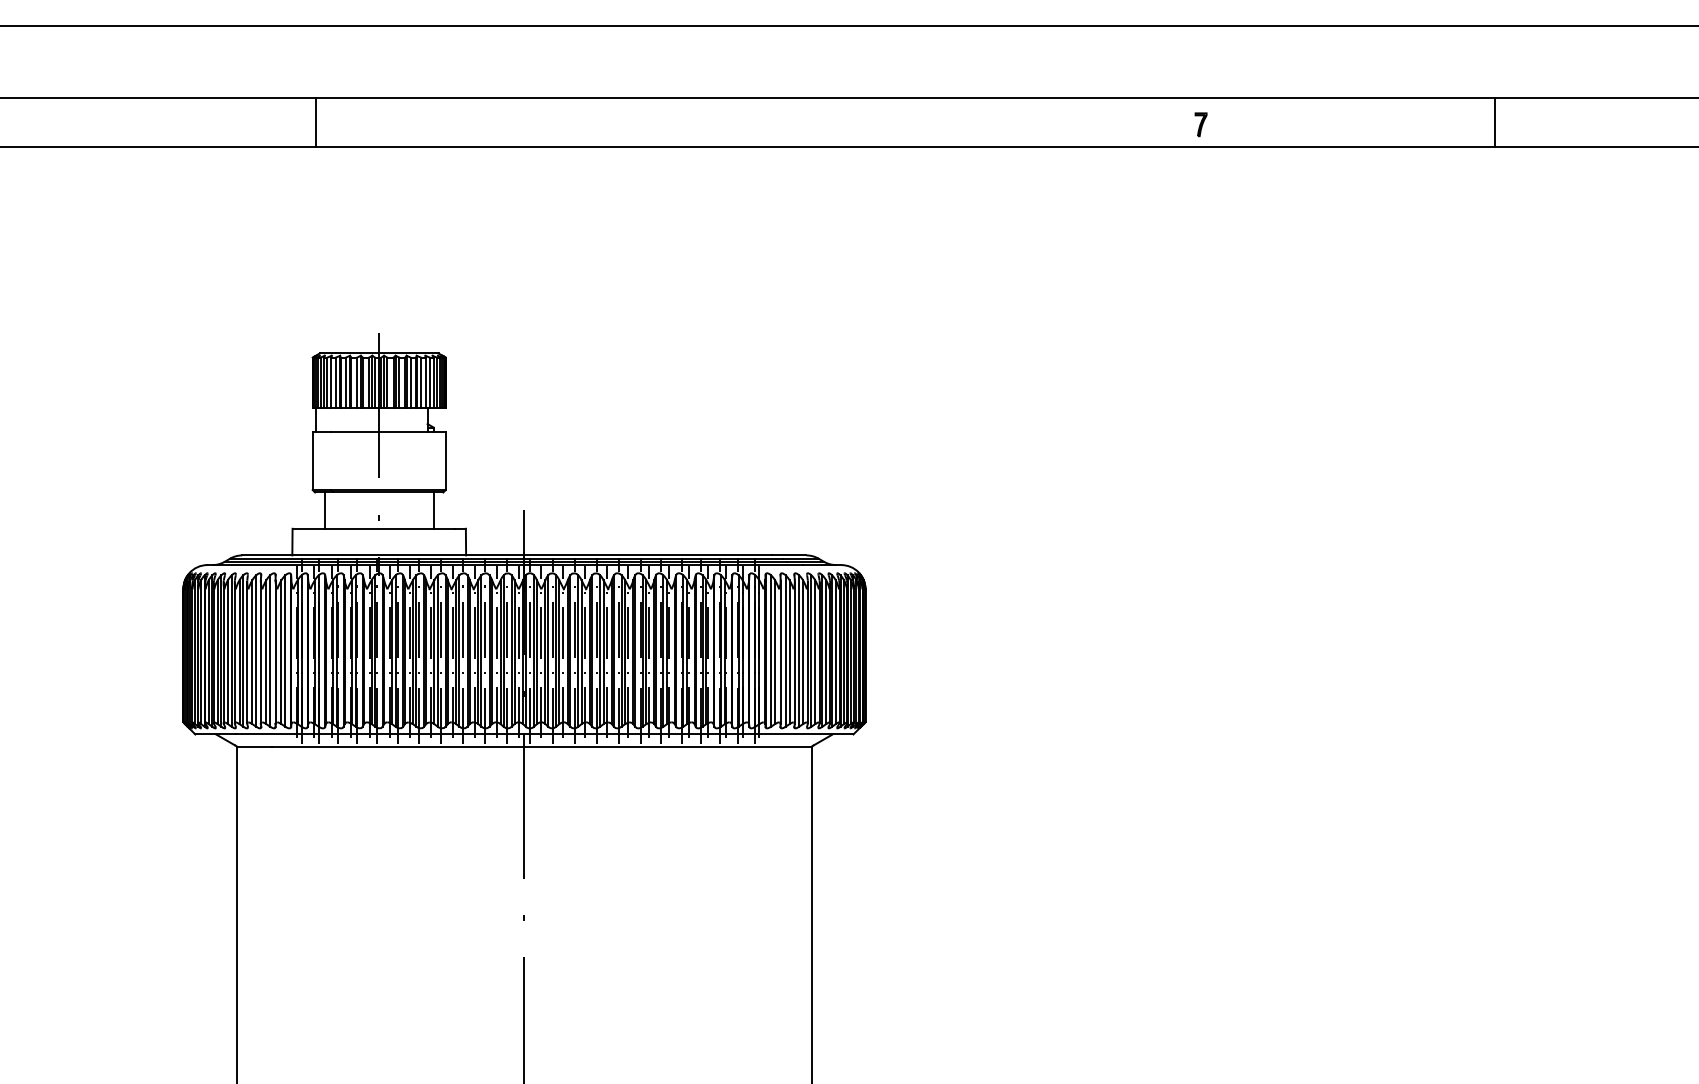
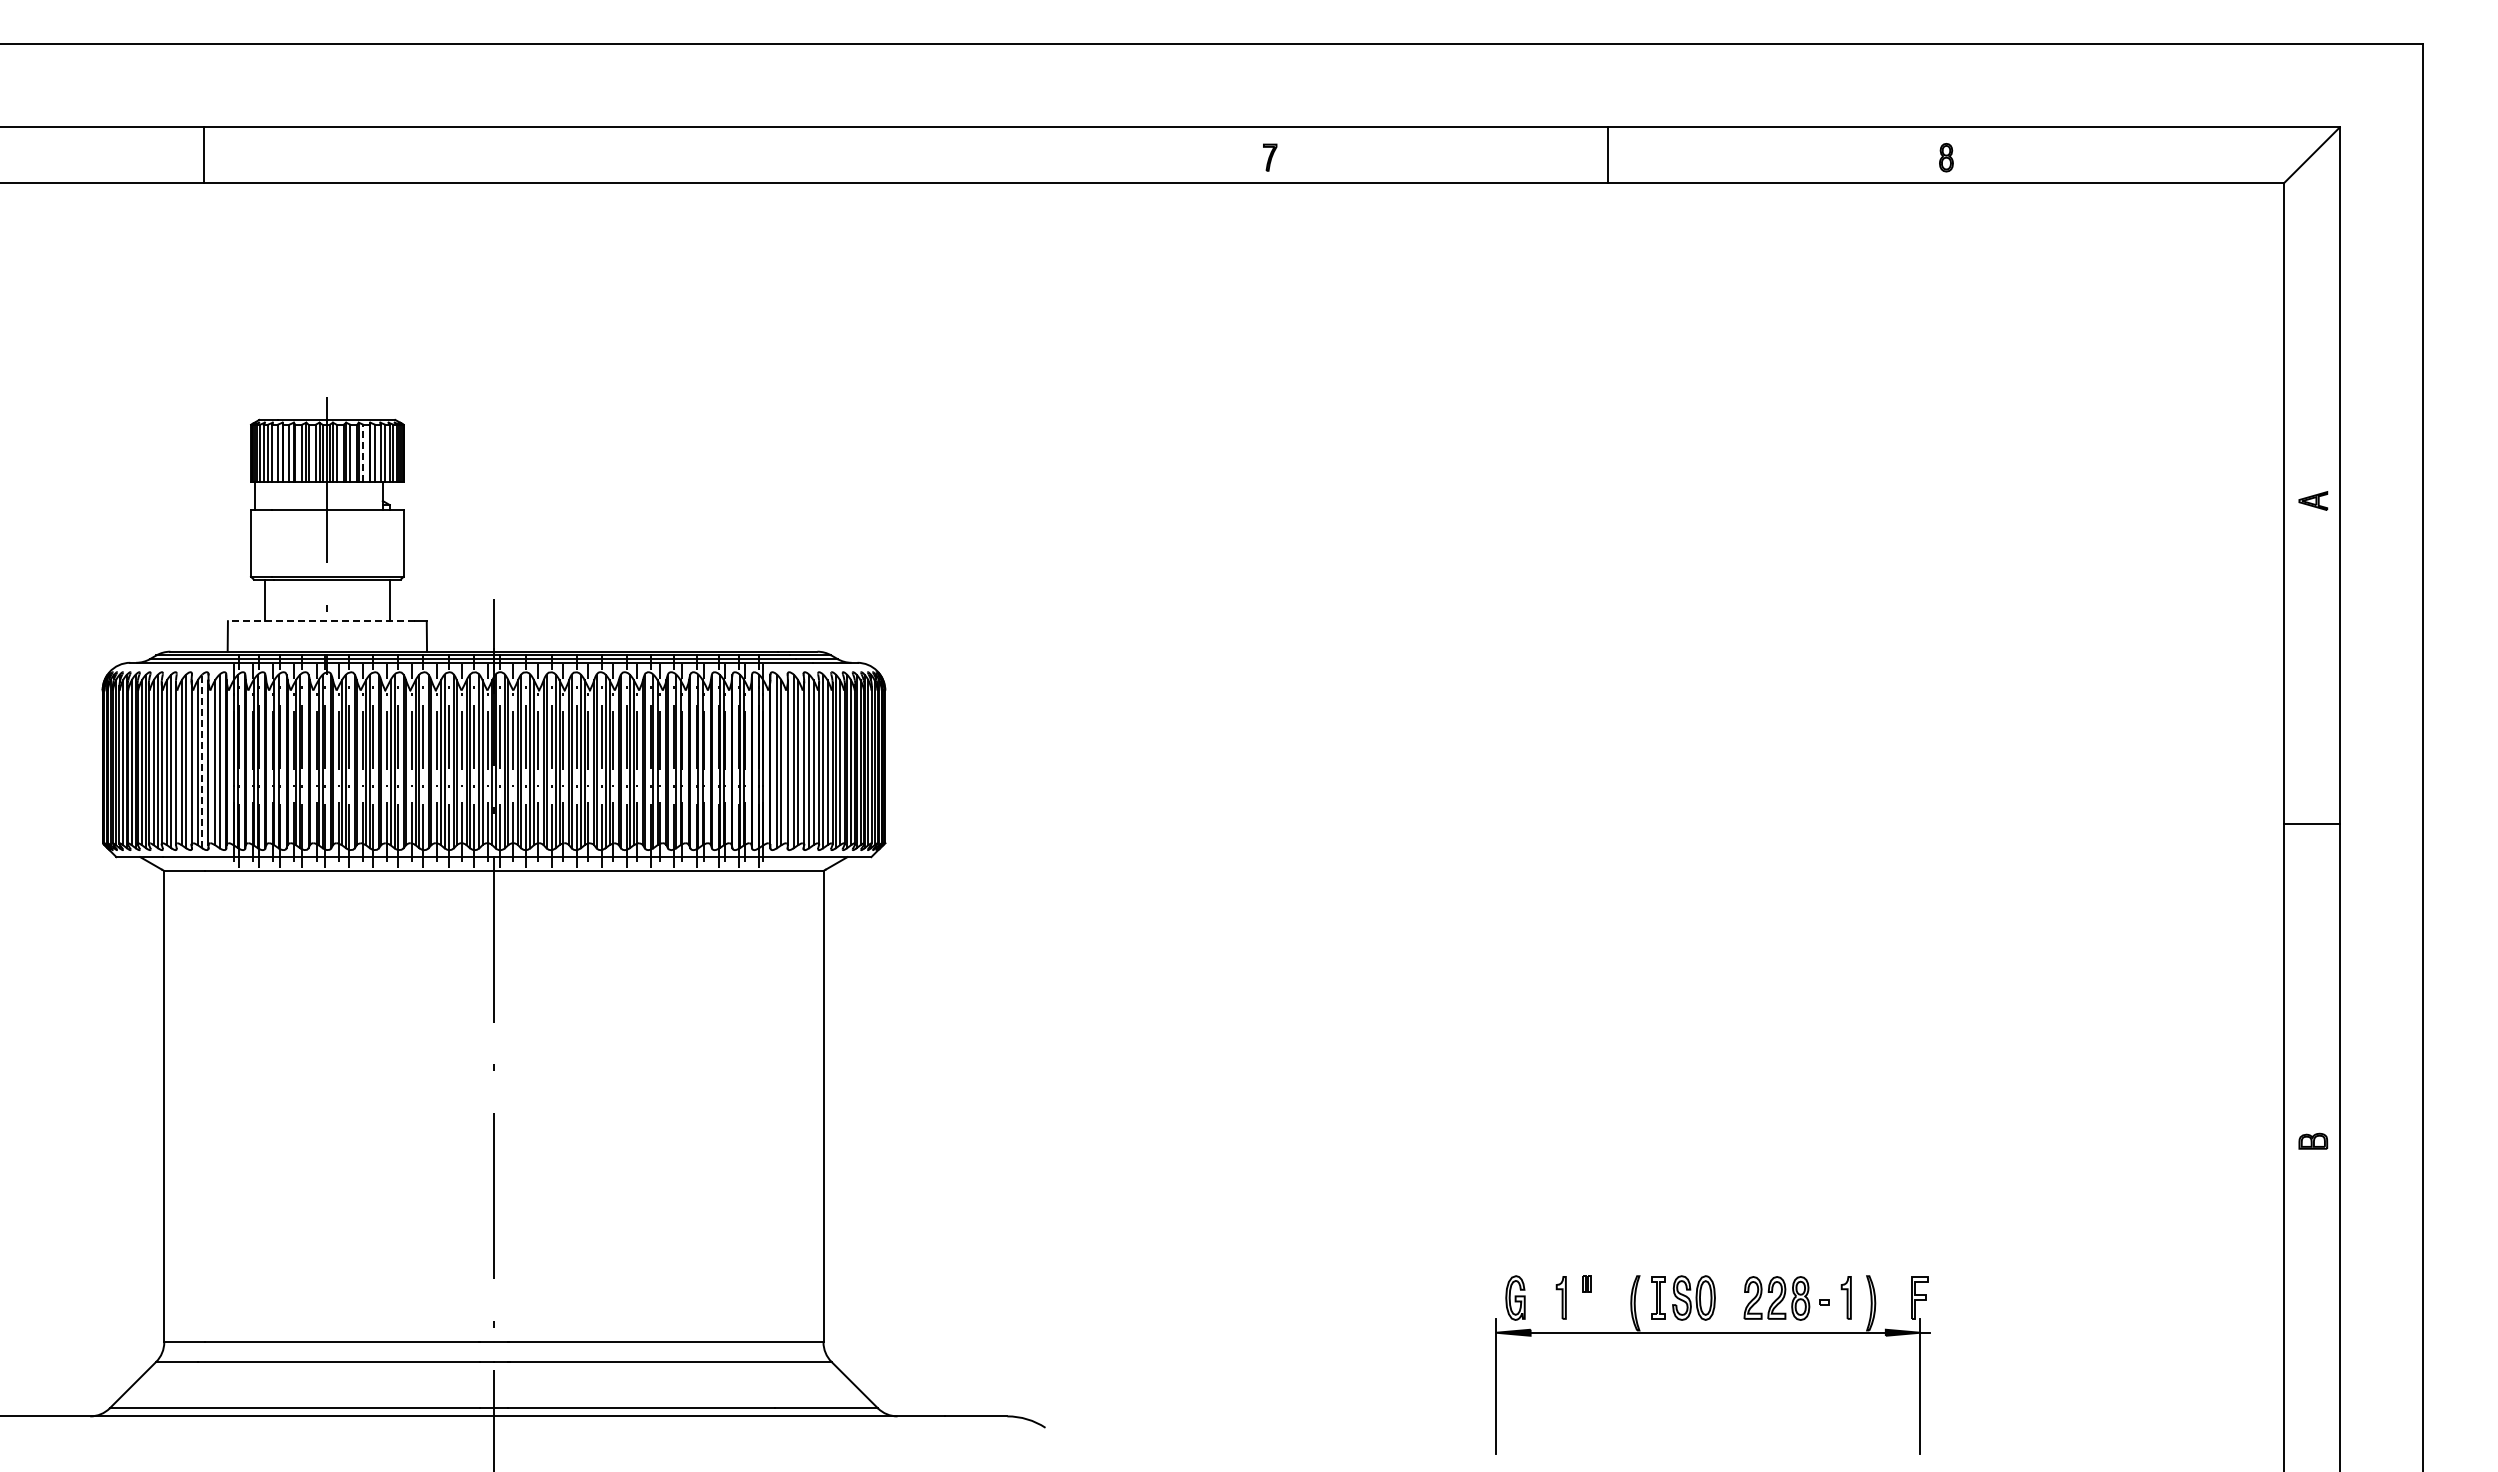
line: (315, 121) -> (203, 154), moved
line: (410, 382) -> (363, 453), solid -> dashed
line: (373, 529) -> (320, 621), solid -> dashed
line: (270, 651) -> (202, 761), solid -> dashed

